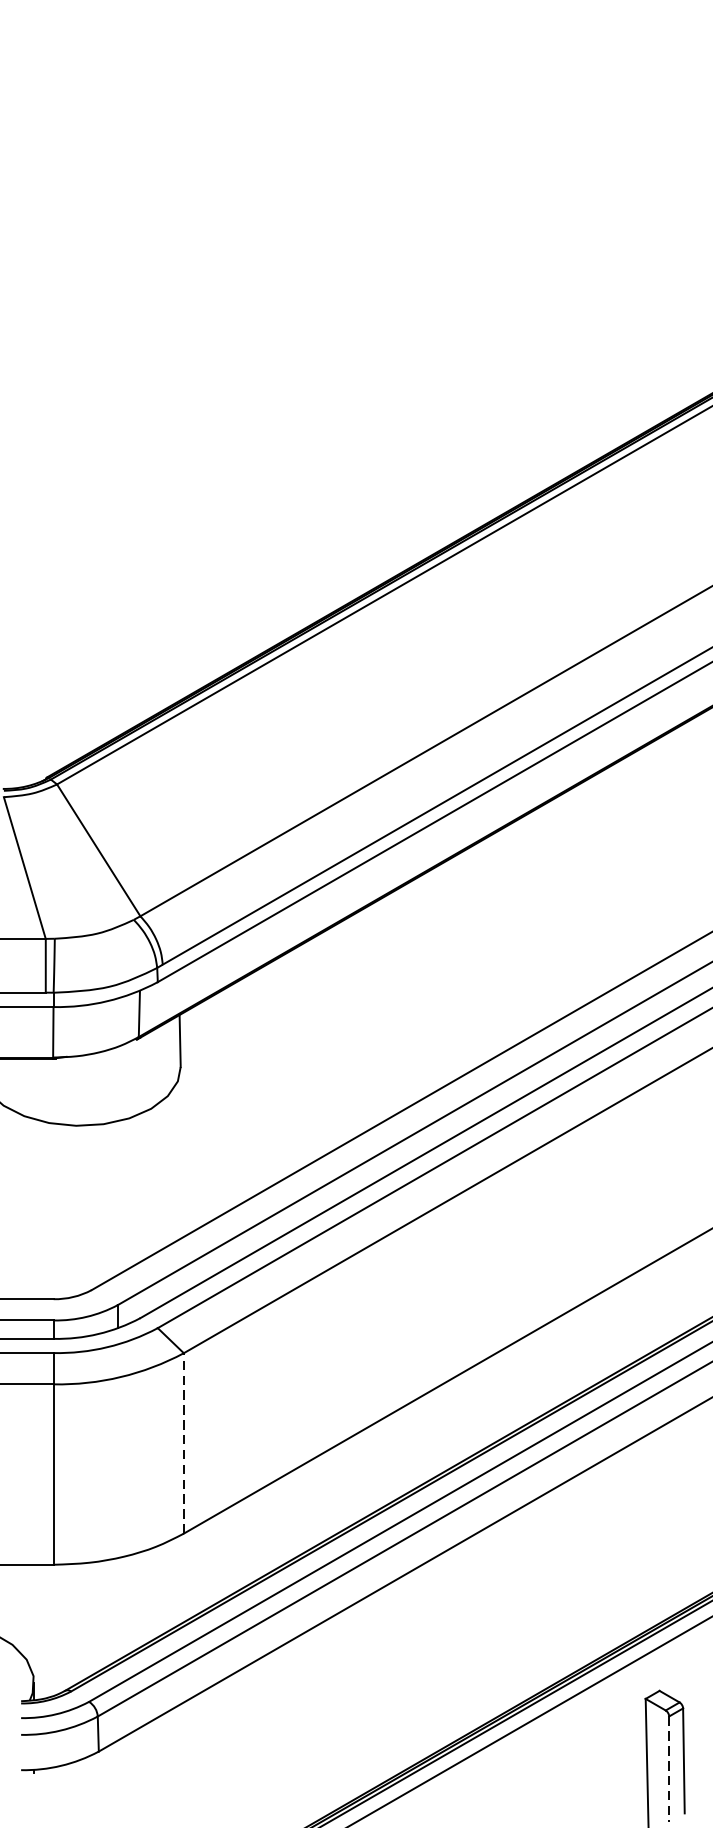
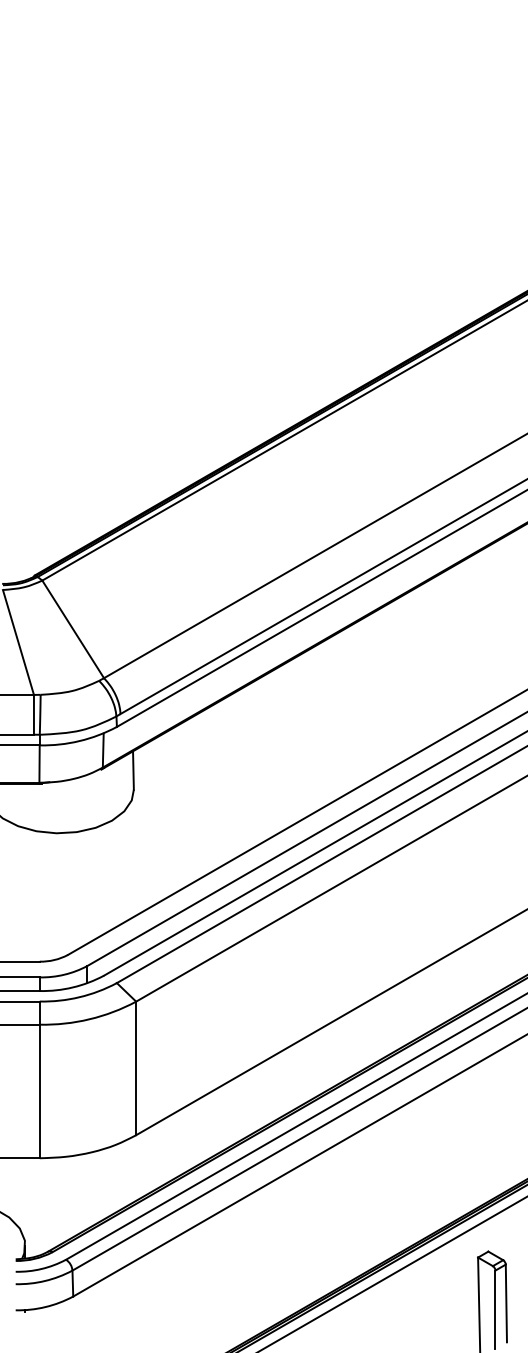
line: (184, 1443) -> (136, 1068), dashed -> solid
line: (669, 1770) -> (495, 1310), dashed -> solid

